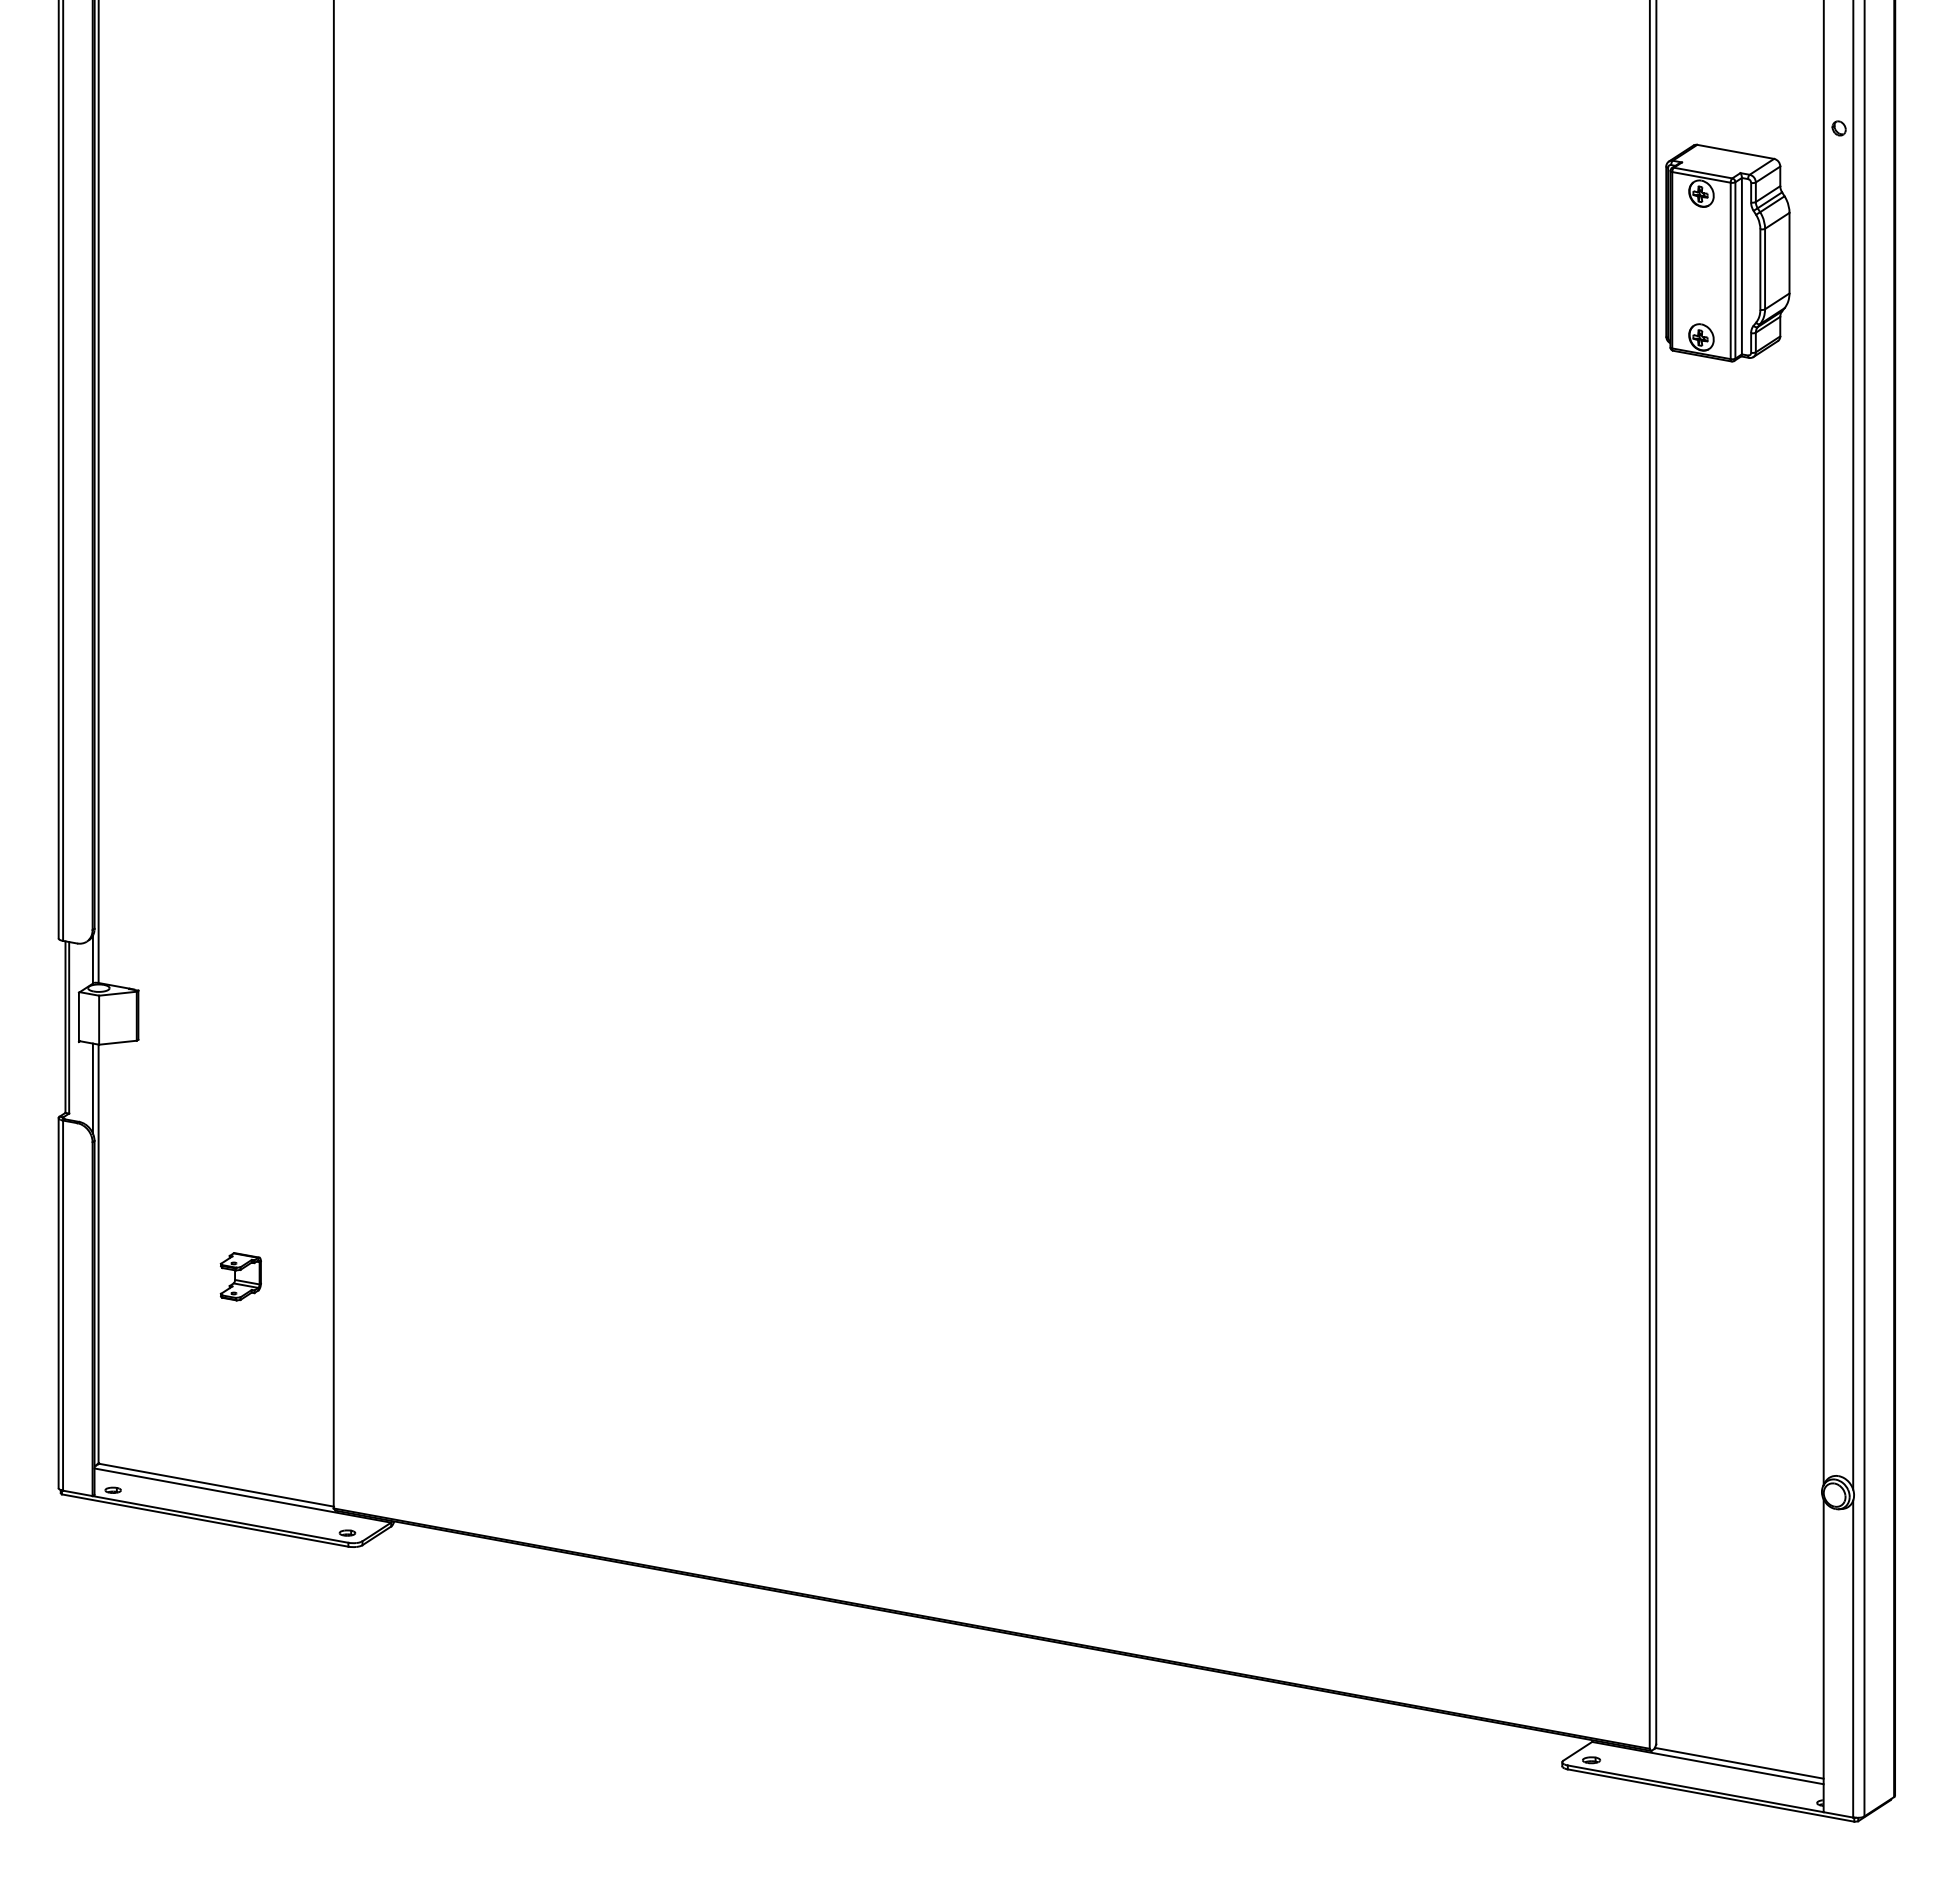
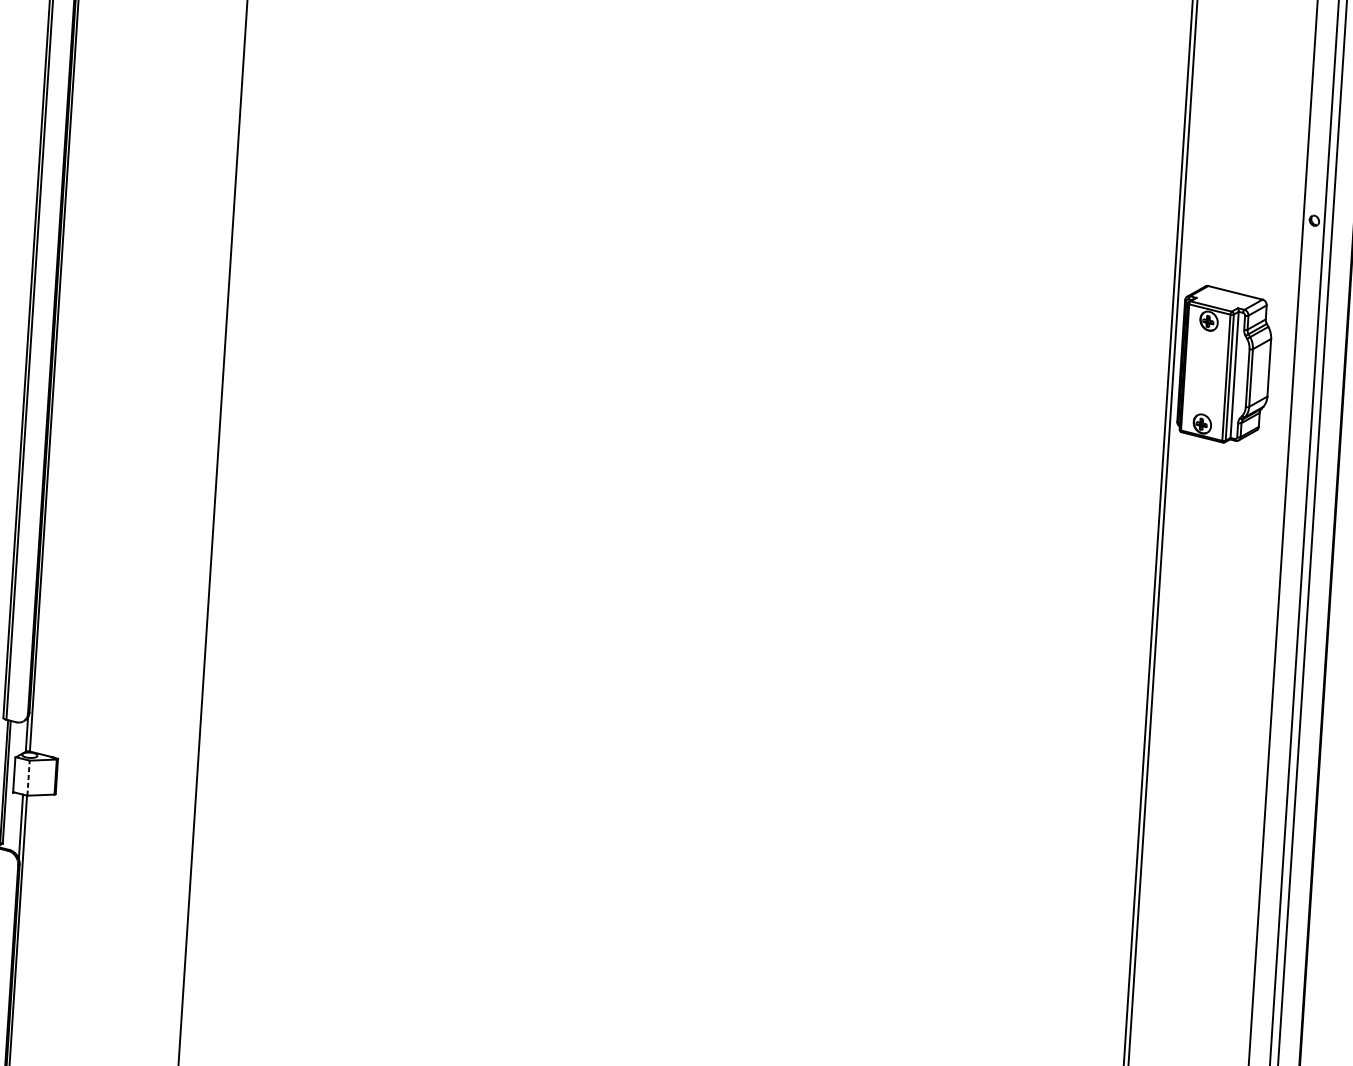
part: (1727, 252) -> (1224, 364), moved
line: (99, 1019) -> (28, 777), solid -> dashed
part: (240, 1276) -> (117, 968), removed

